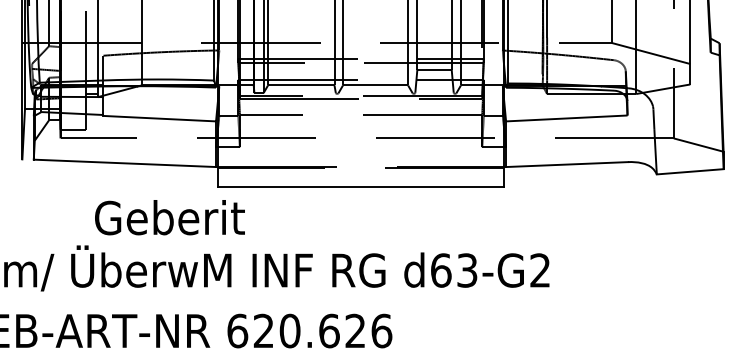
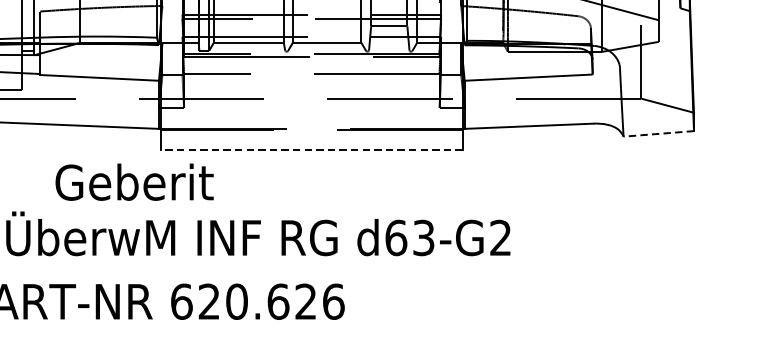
line: (689, 171) -> (658, 133), solid -> dashed
line: (360, 187) -> (311, 150), solid -> dashed
text: (169, 217) -> (134, 182), moved

